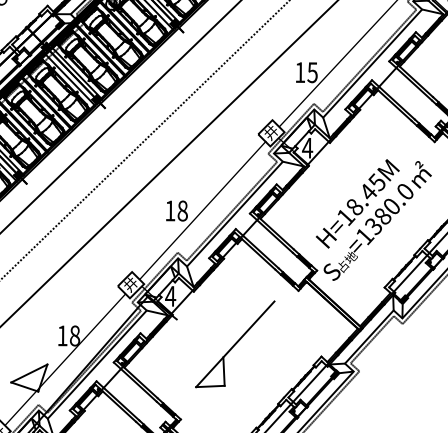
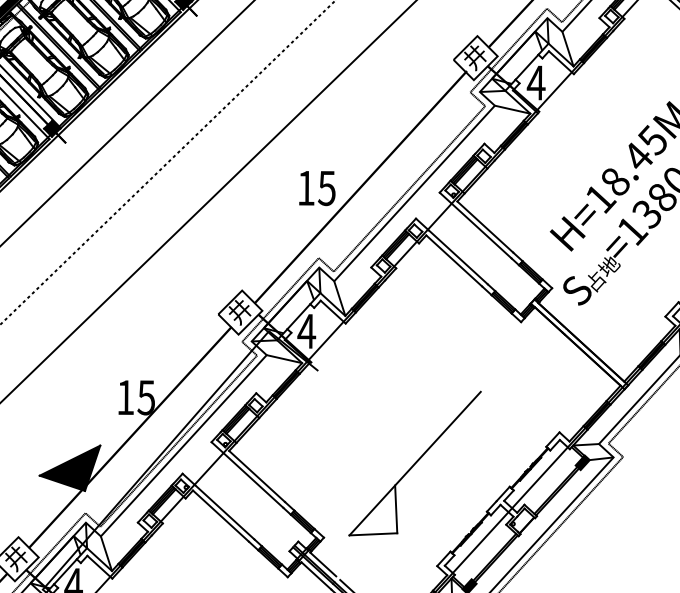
text: (182, 210) -> (326, 187), 18 -> 15
text: (74, 335) -> (145, 396), 18 -> 15
part: (235, 344) -> (415, 463), moved
fill: (29, 377) -> (70, 467), added

